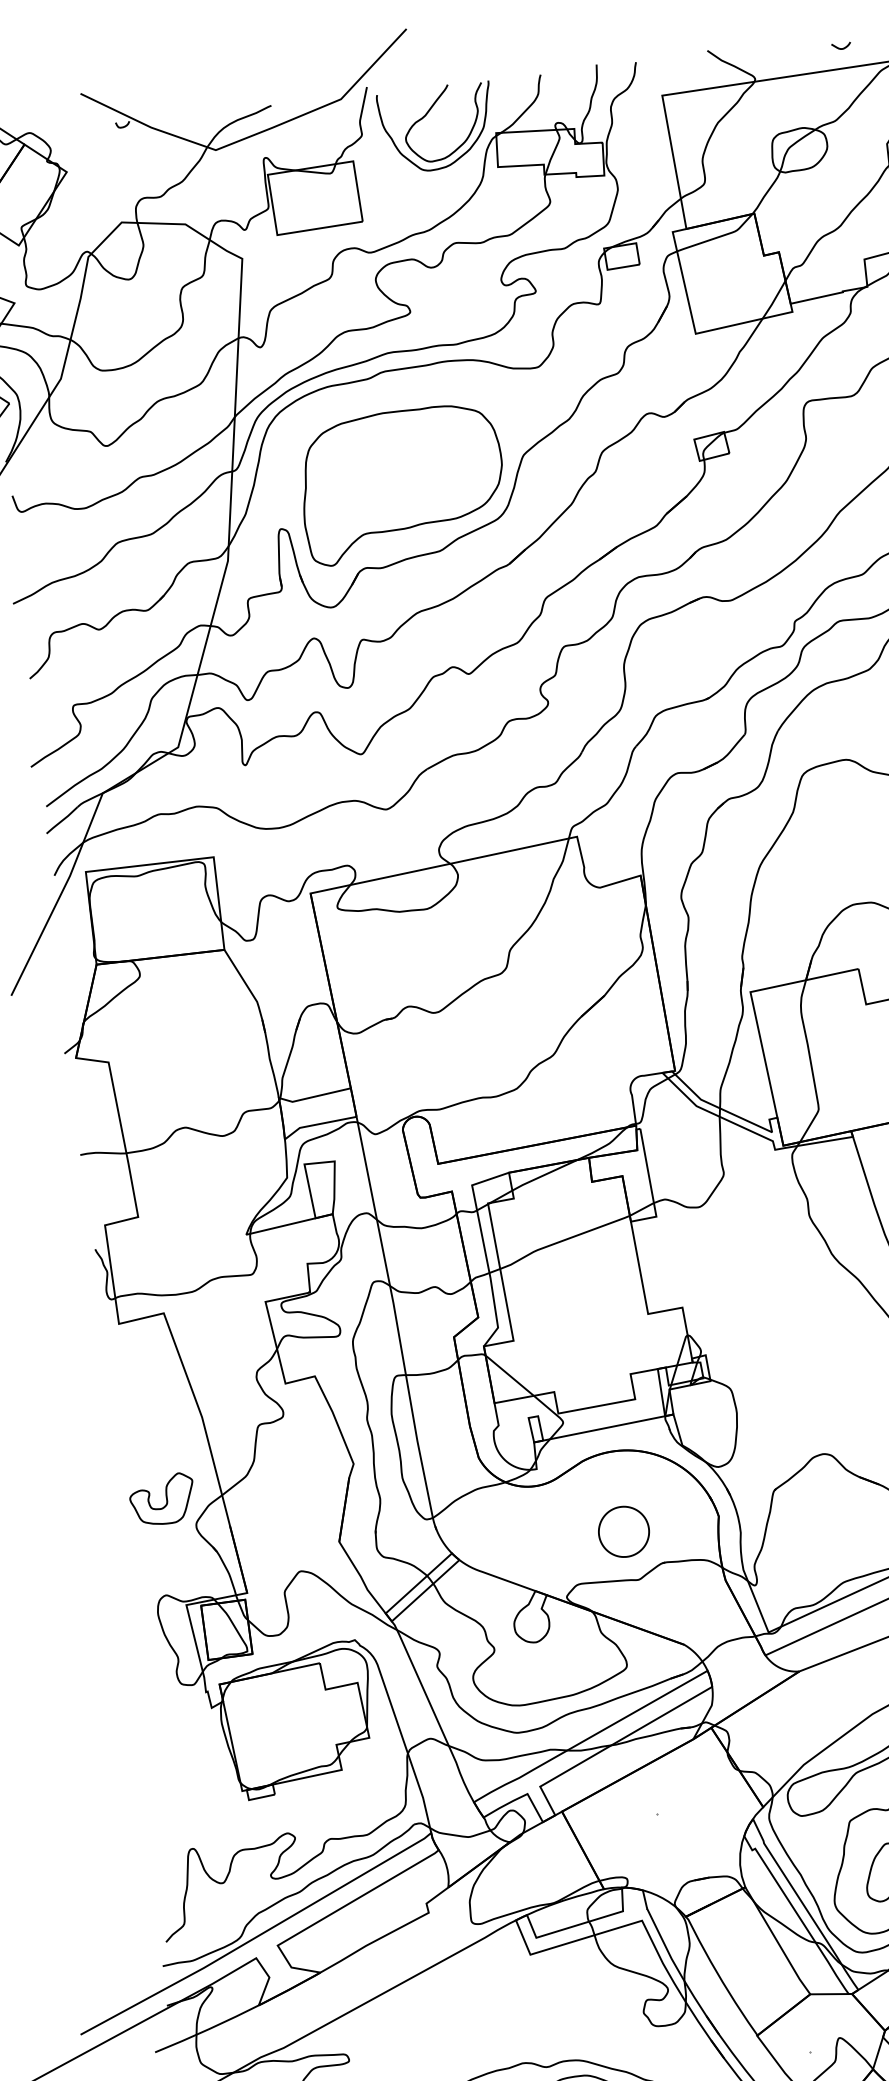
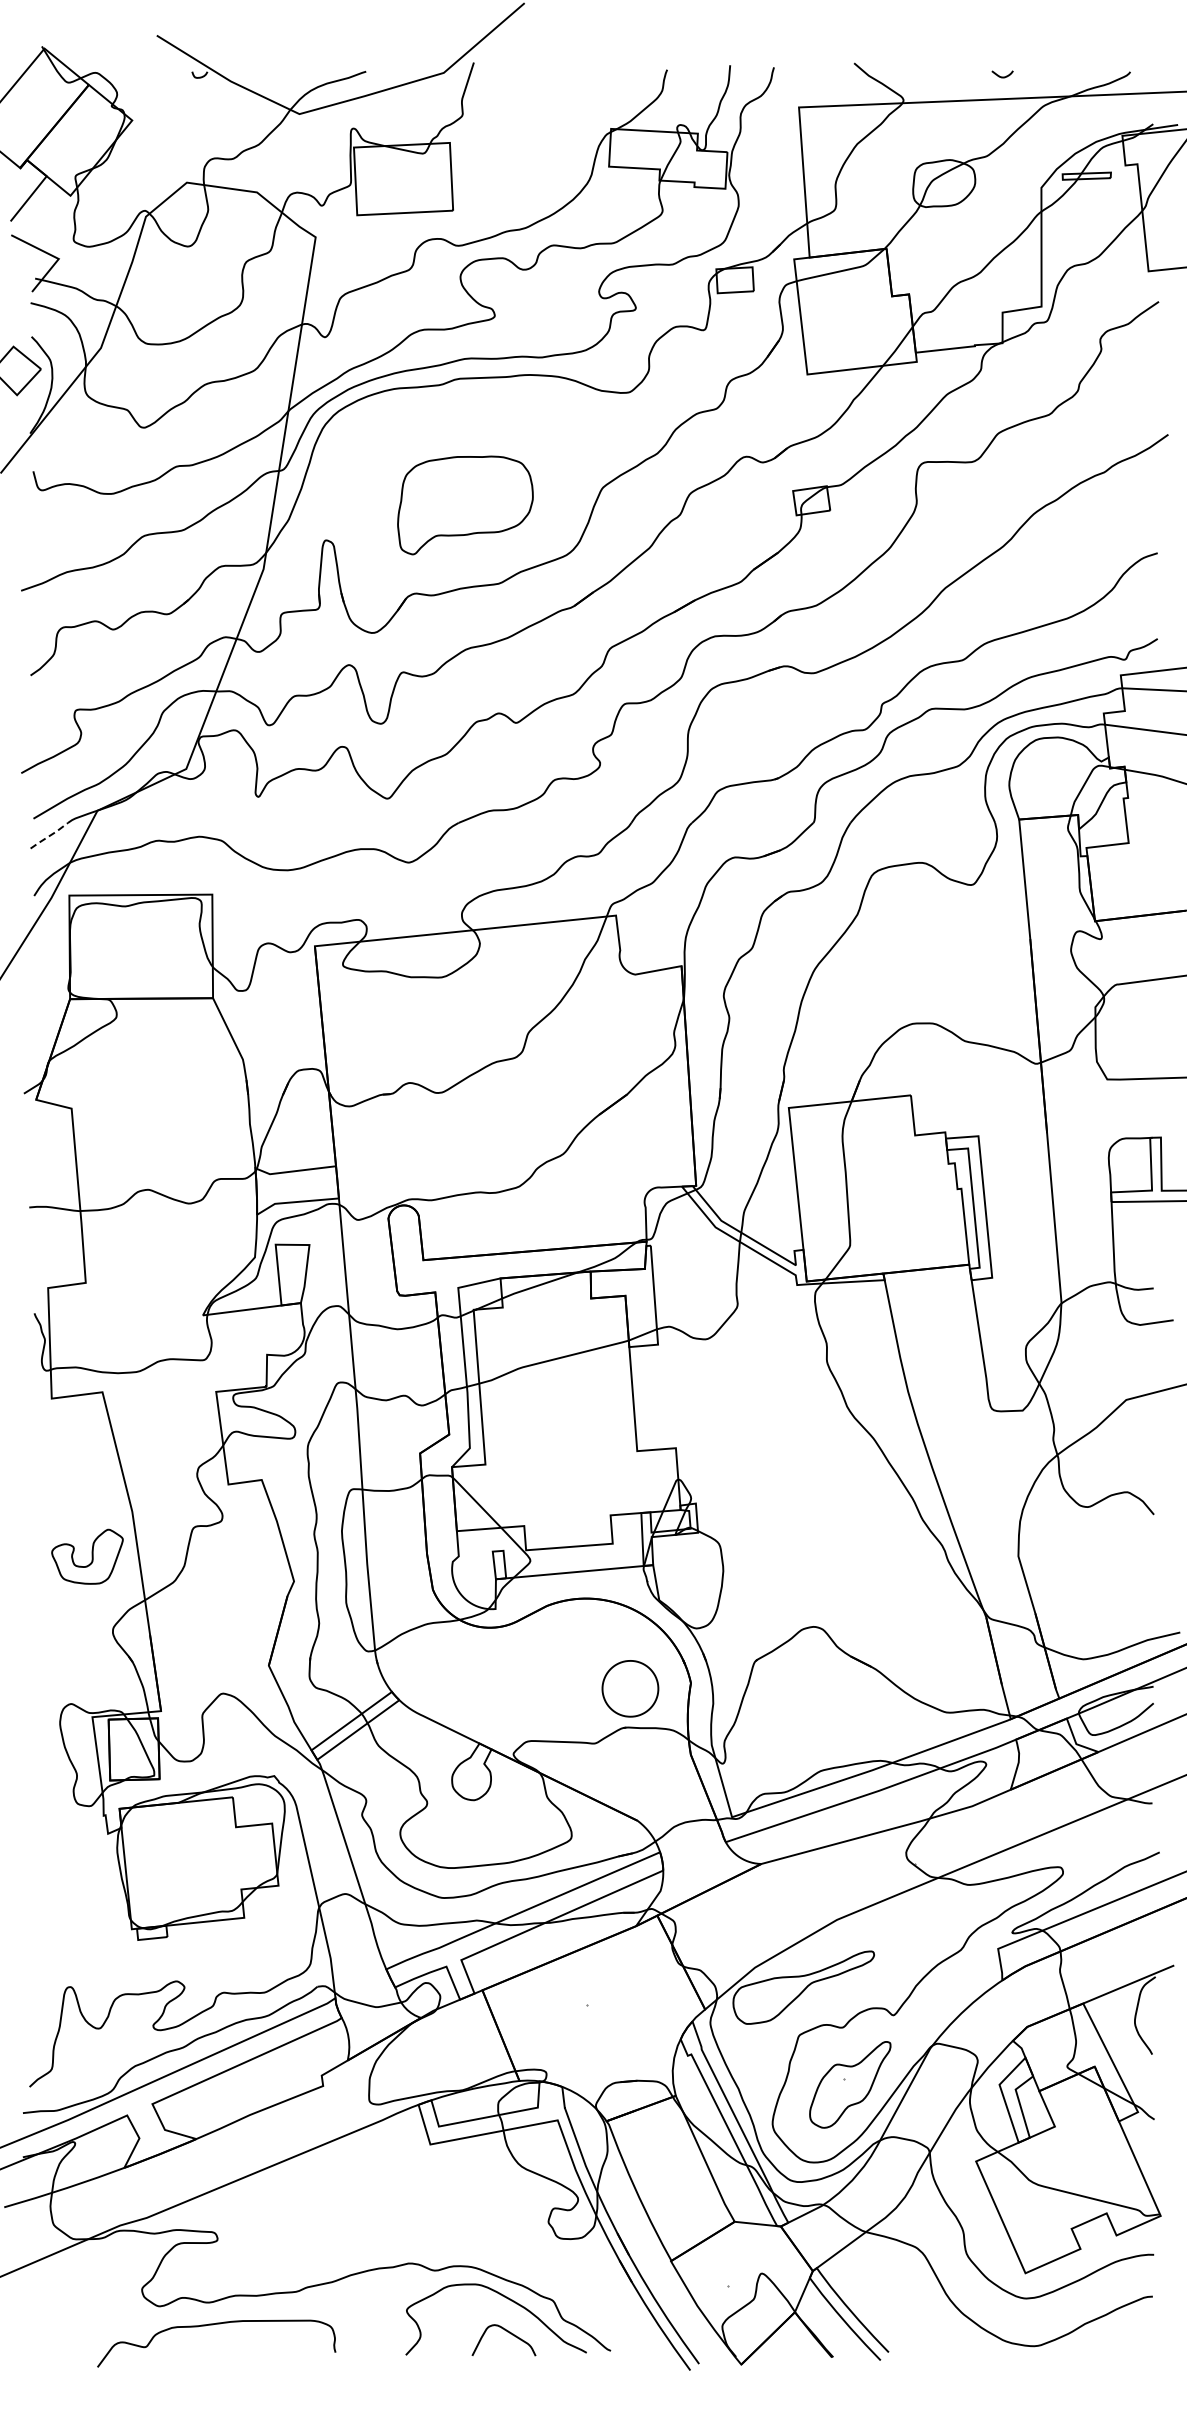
part: (424, 117) -> (533, 103), removed
part: (402, 484) -> (465, 505), size x0.6
line: (62, 820) -> (49, 835), solid -> dashed
part: (162, 1499) -> (87, 1556), moved
part: (624, 1531) -> (630, 1688), moved

